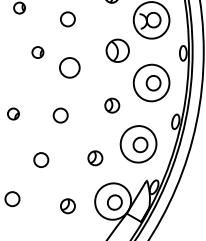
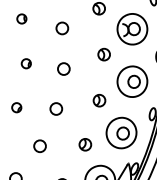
part: (117, 50) -> (103, 54), size x0.62
part: (37, 52) -> (25, 63), moved
circle: (69, 67) -> (63, 68), size x0.71

